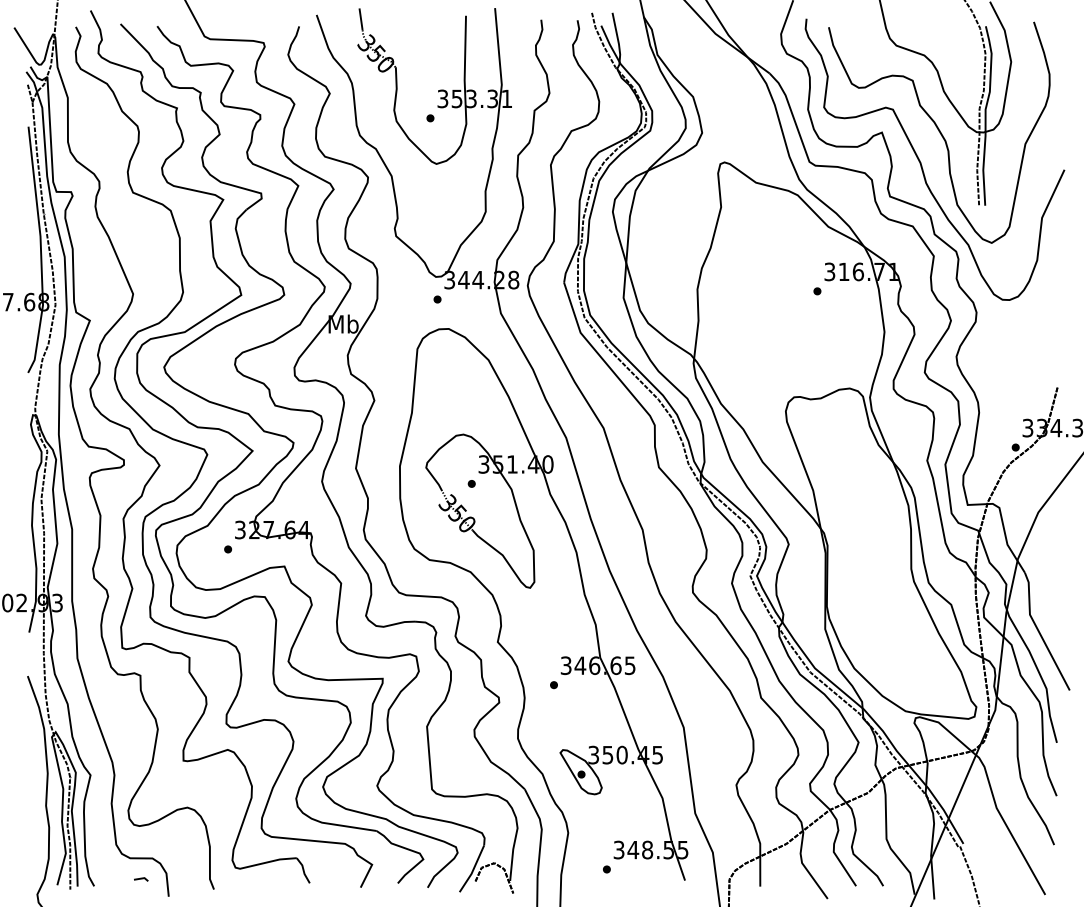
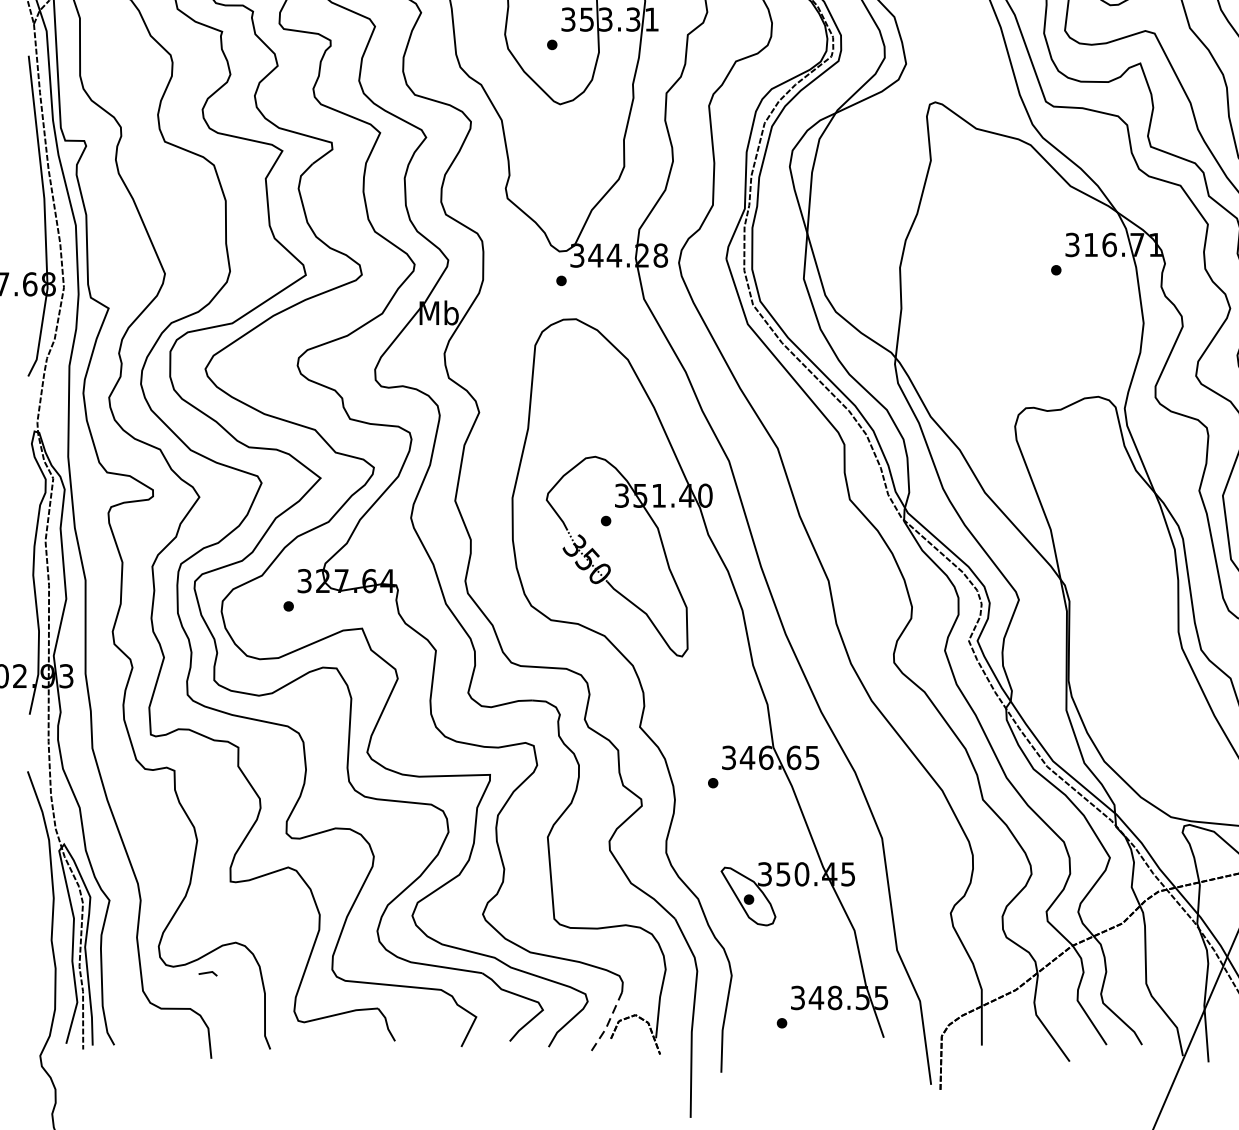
line: (473, 870) -> (608, 1024), solid -> dashed
line: (141, 879) -> (208, 973), moved

